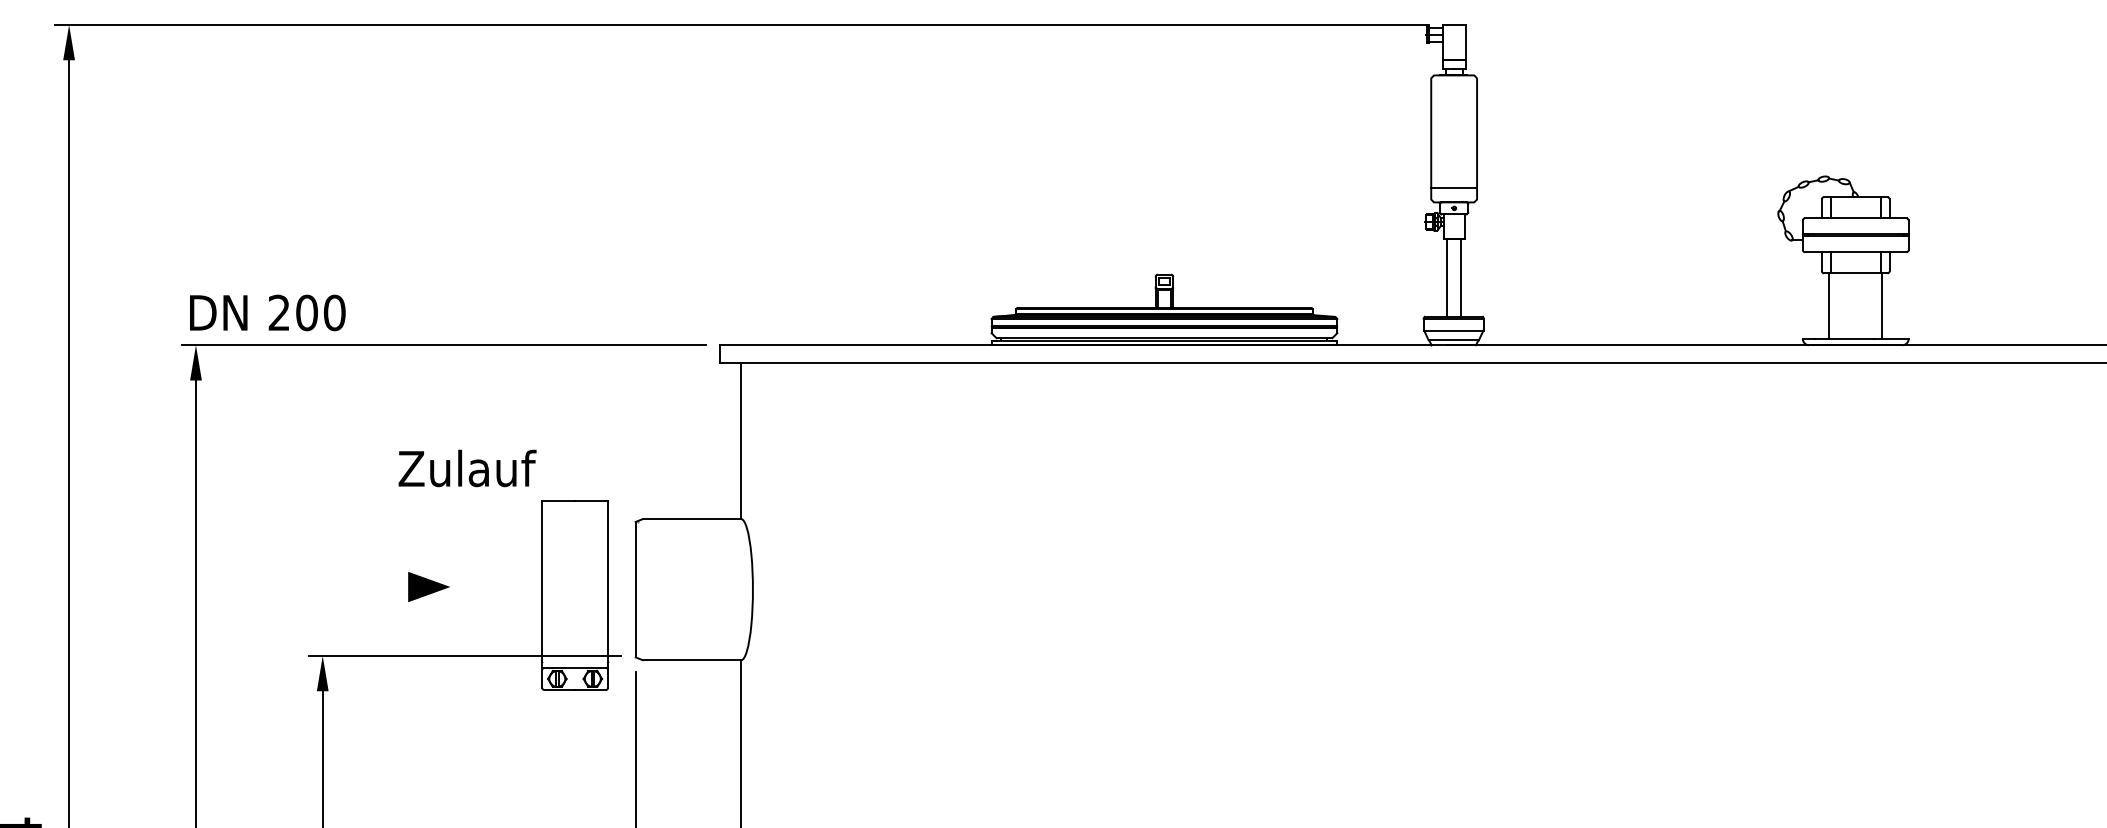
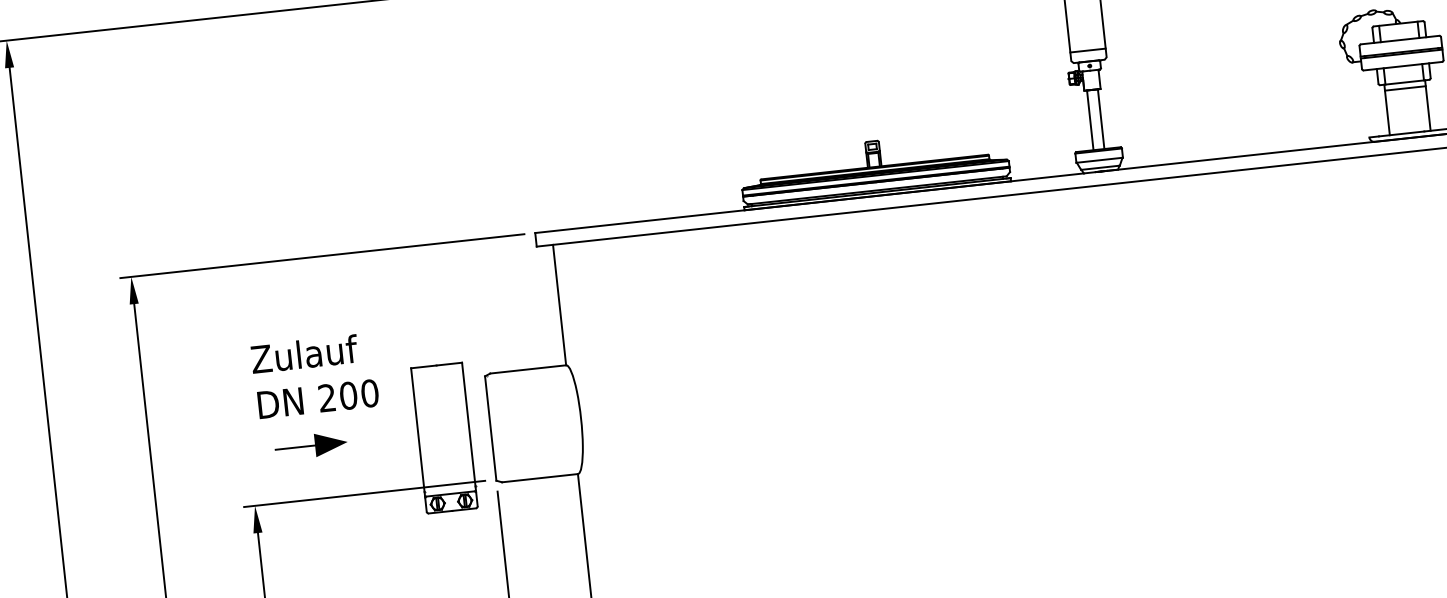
line: (1855, 281) -> (1405, 88), added
text: (267, 312) -> (318, 398), moved
text: (467, 468) -> (304, 354), moved
line: (382, 587) -> (295, 448), added

